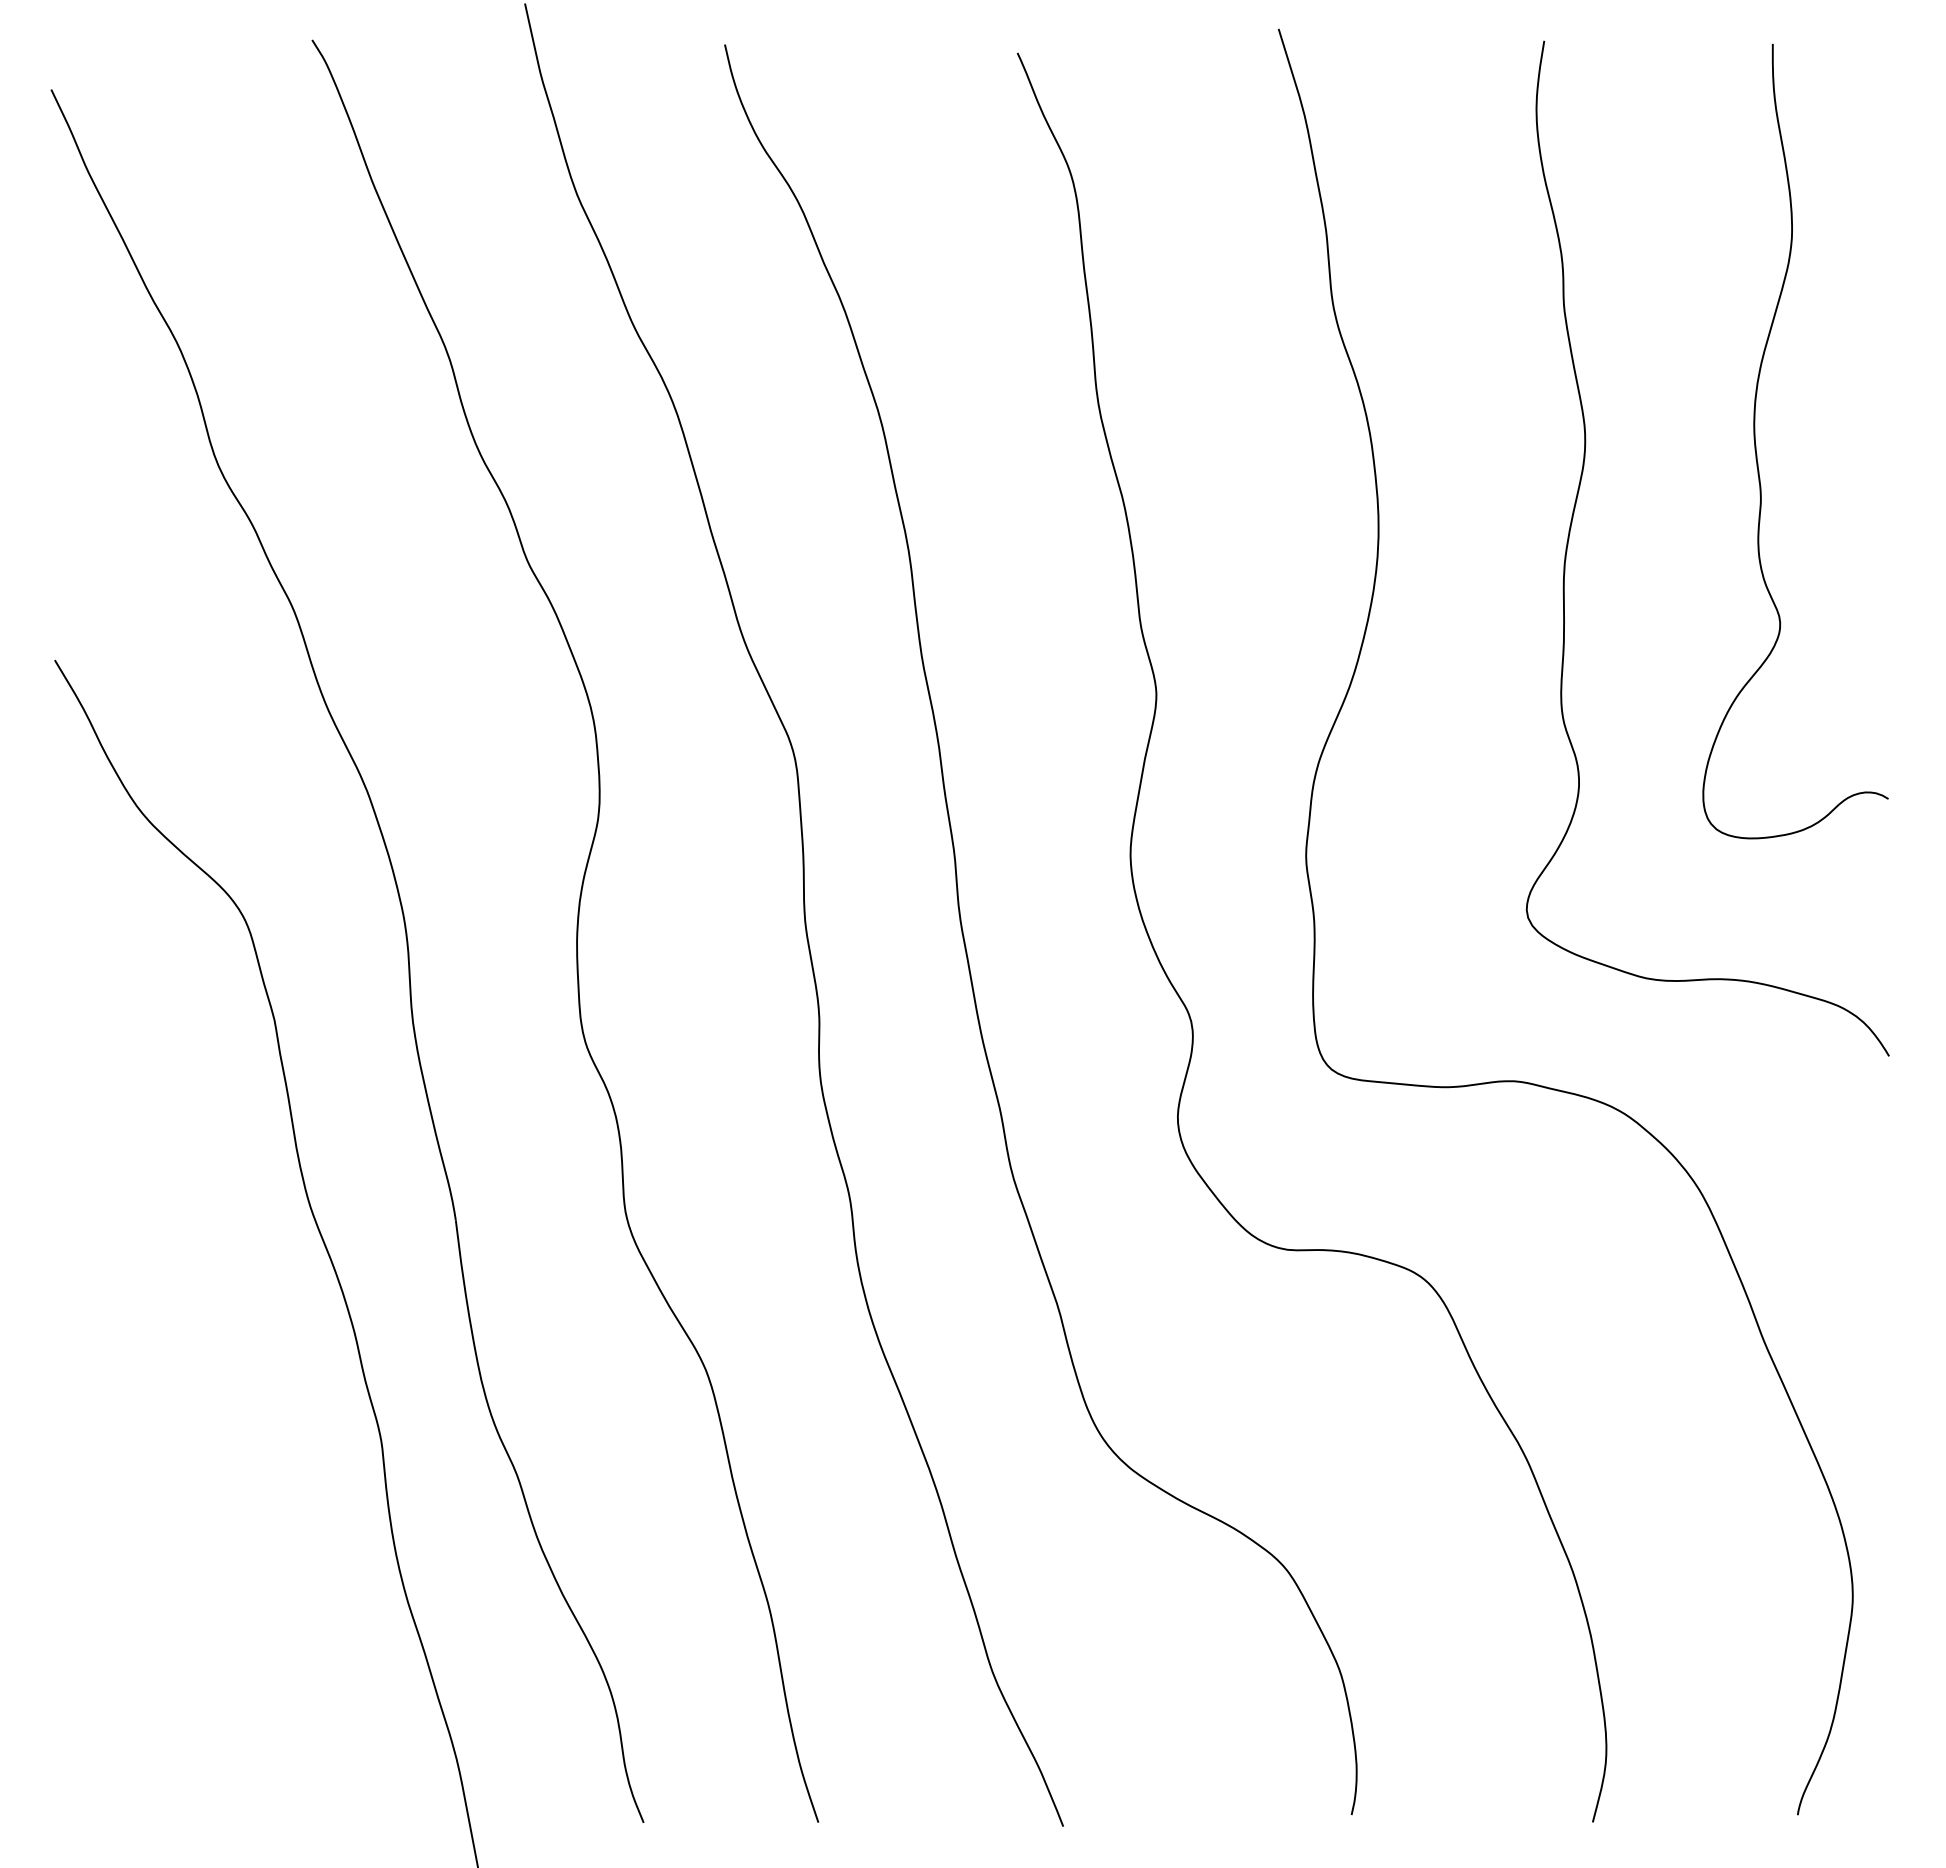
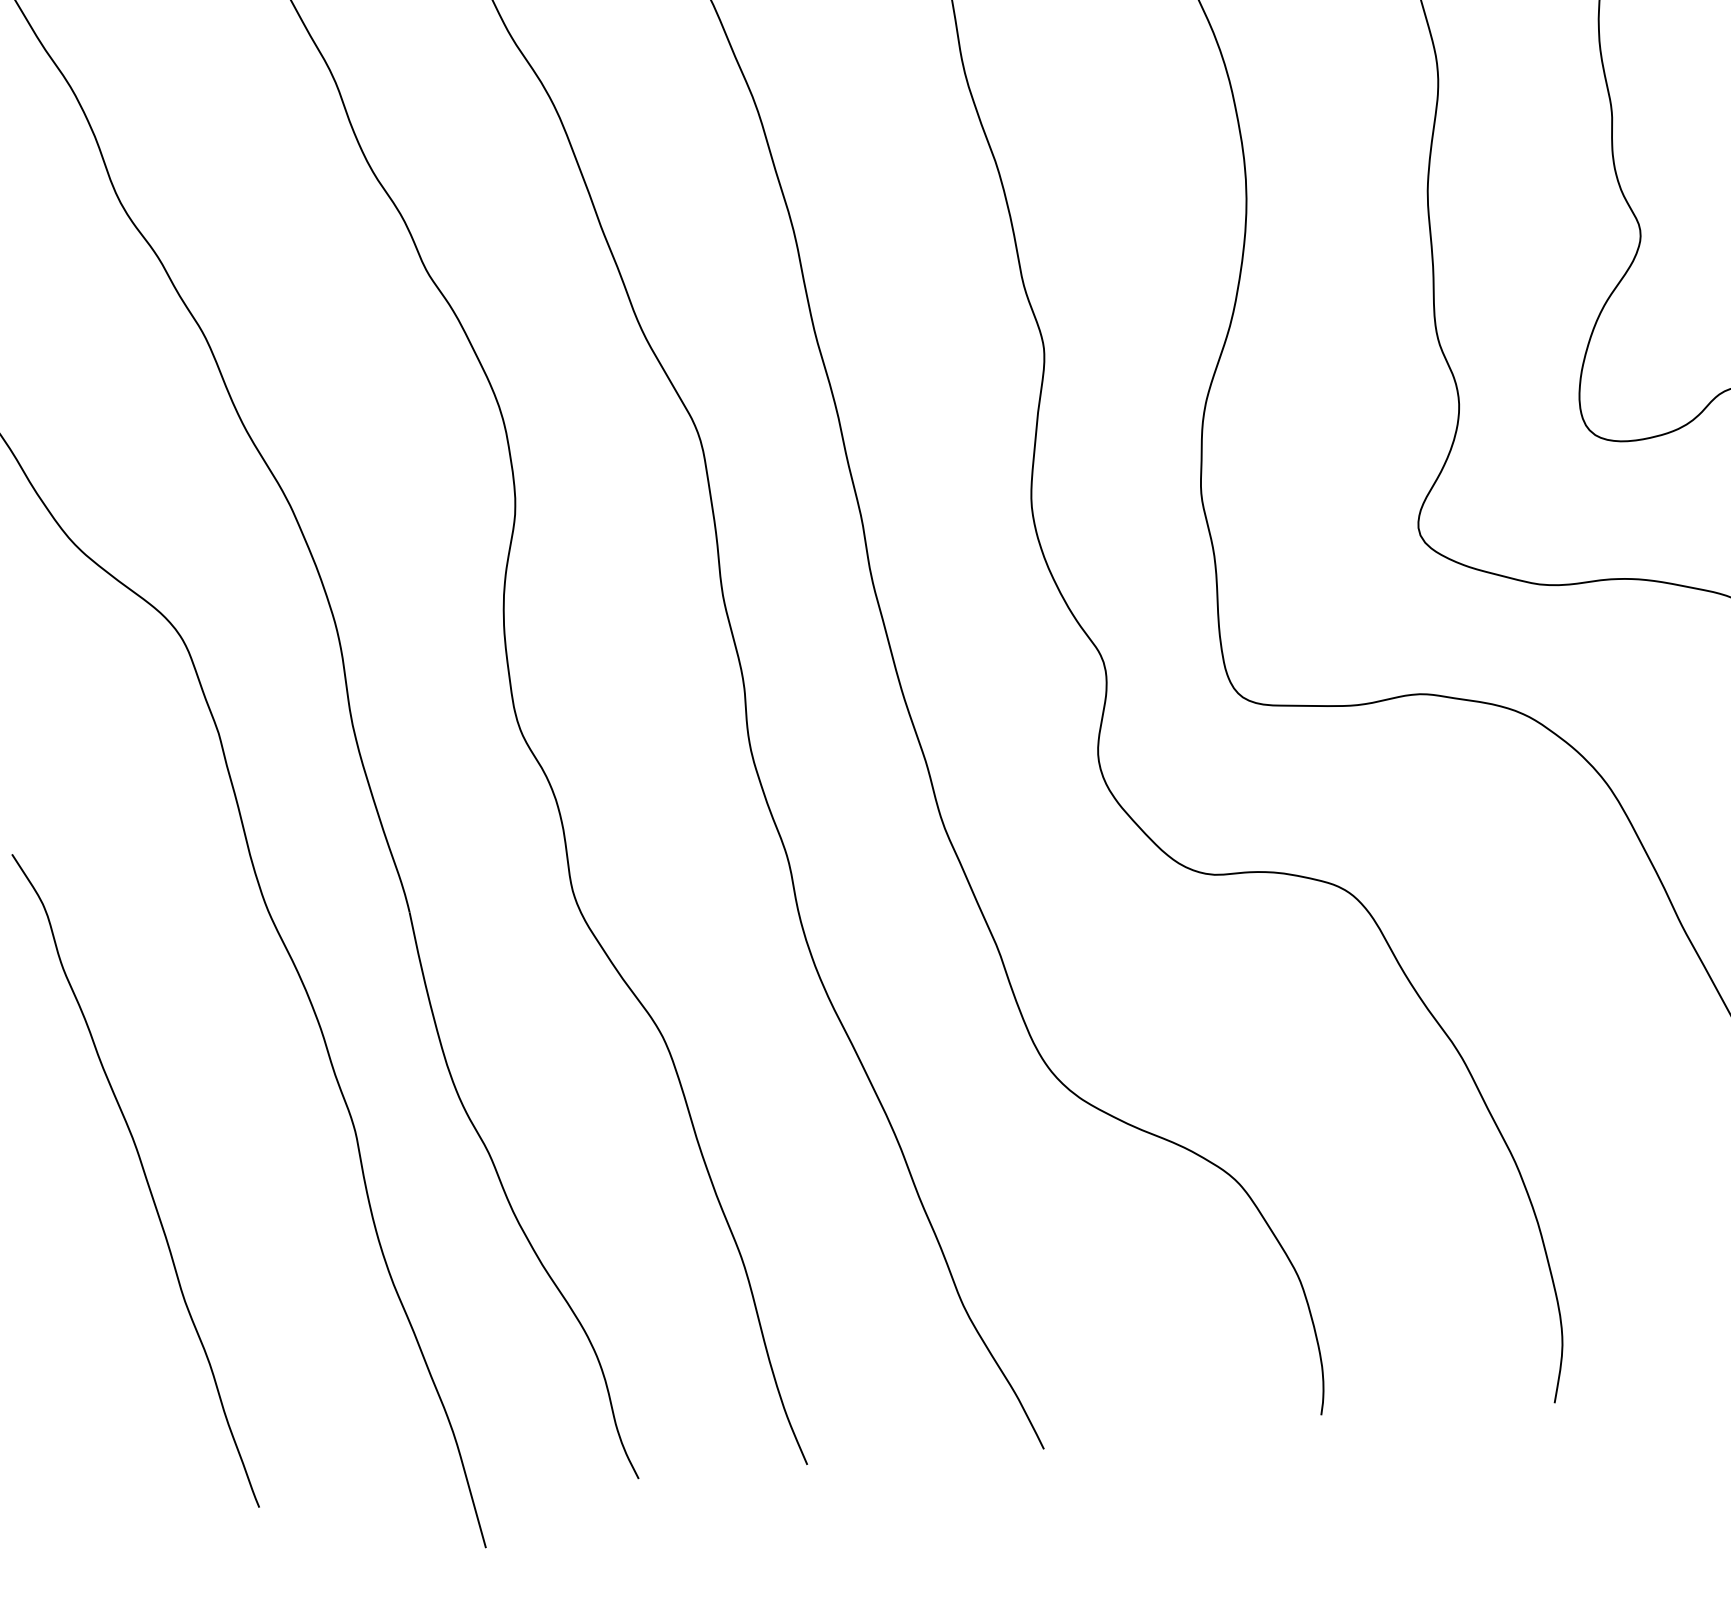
curve: (160, 1469) -> (144, 1176), added

